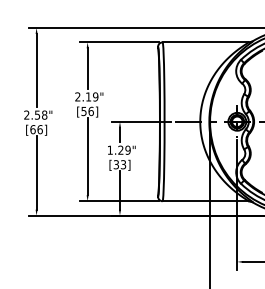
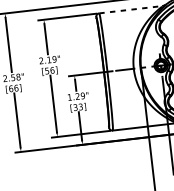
line: (205, 42) -> (130, 9), solid -> dashed

